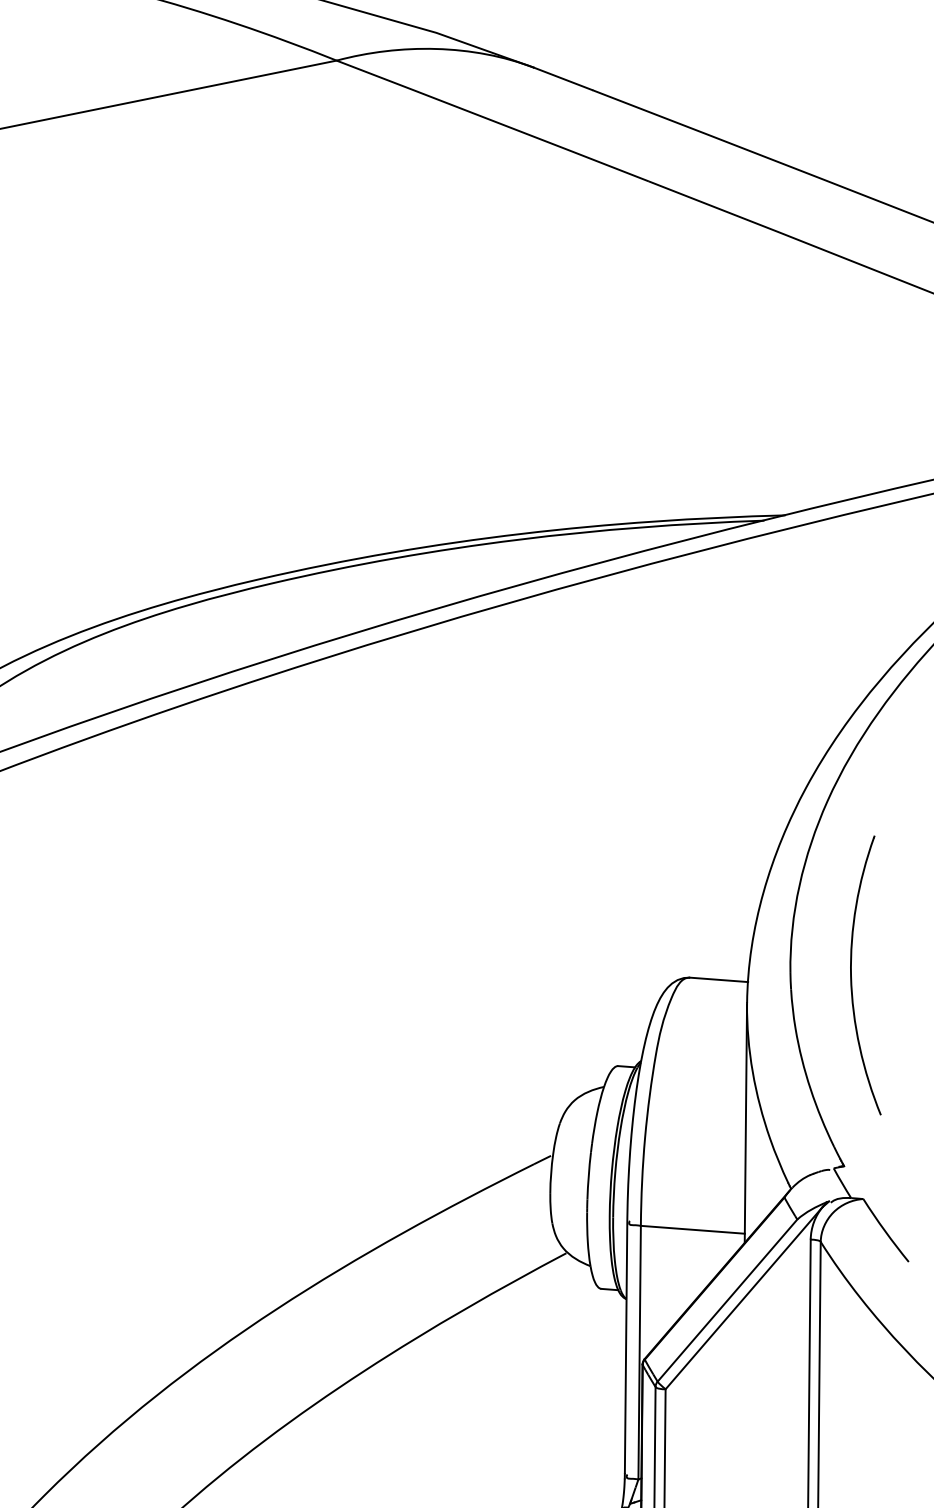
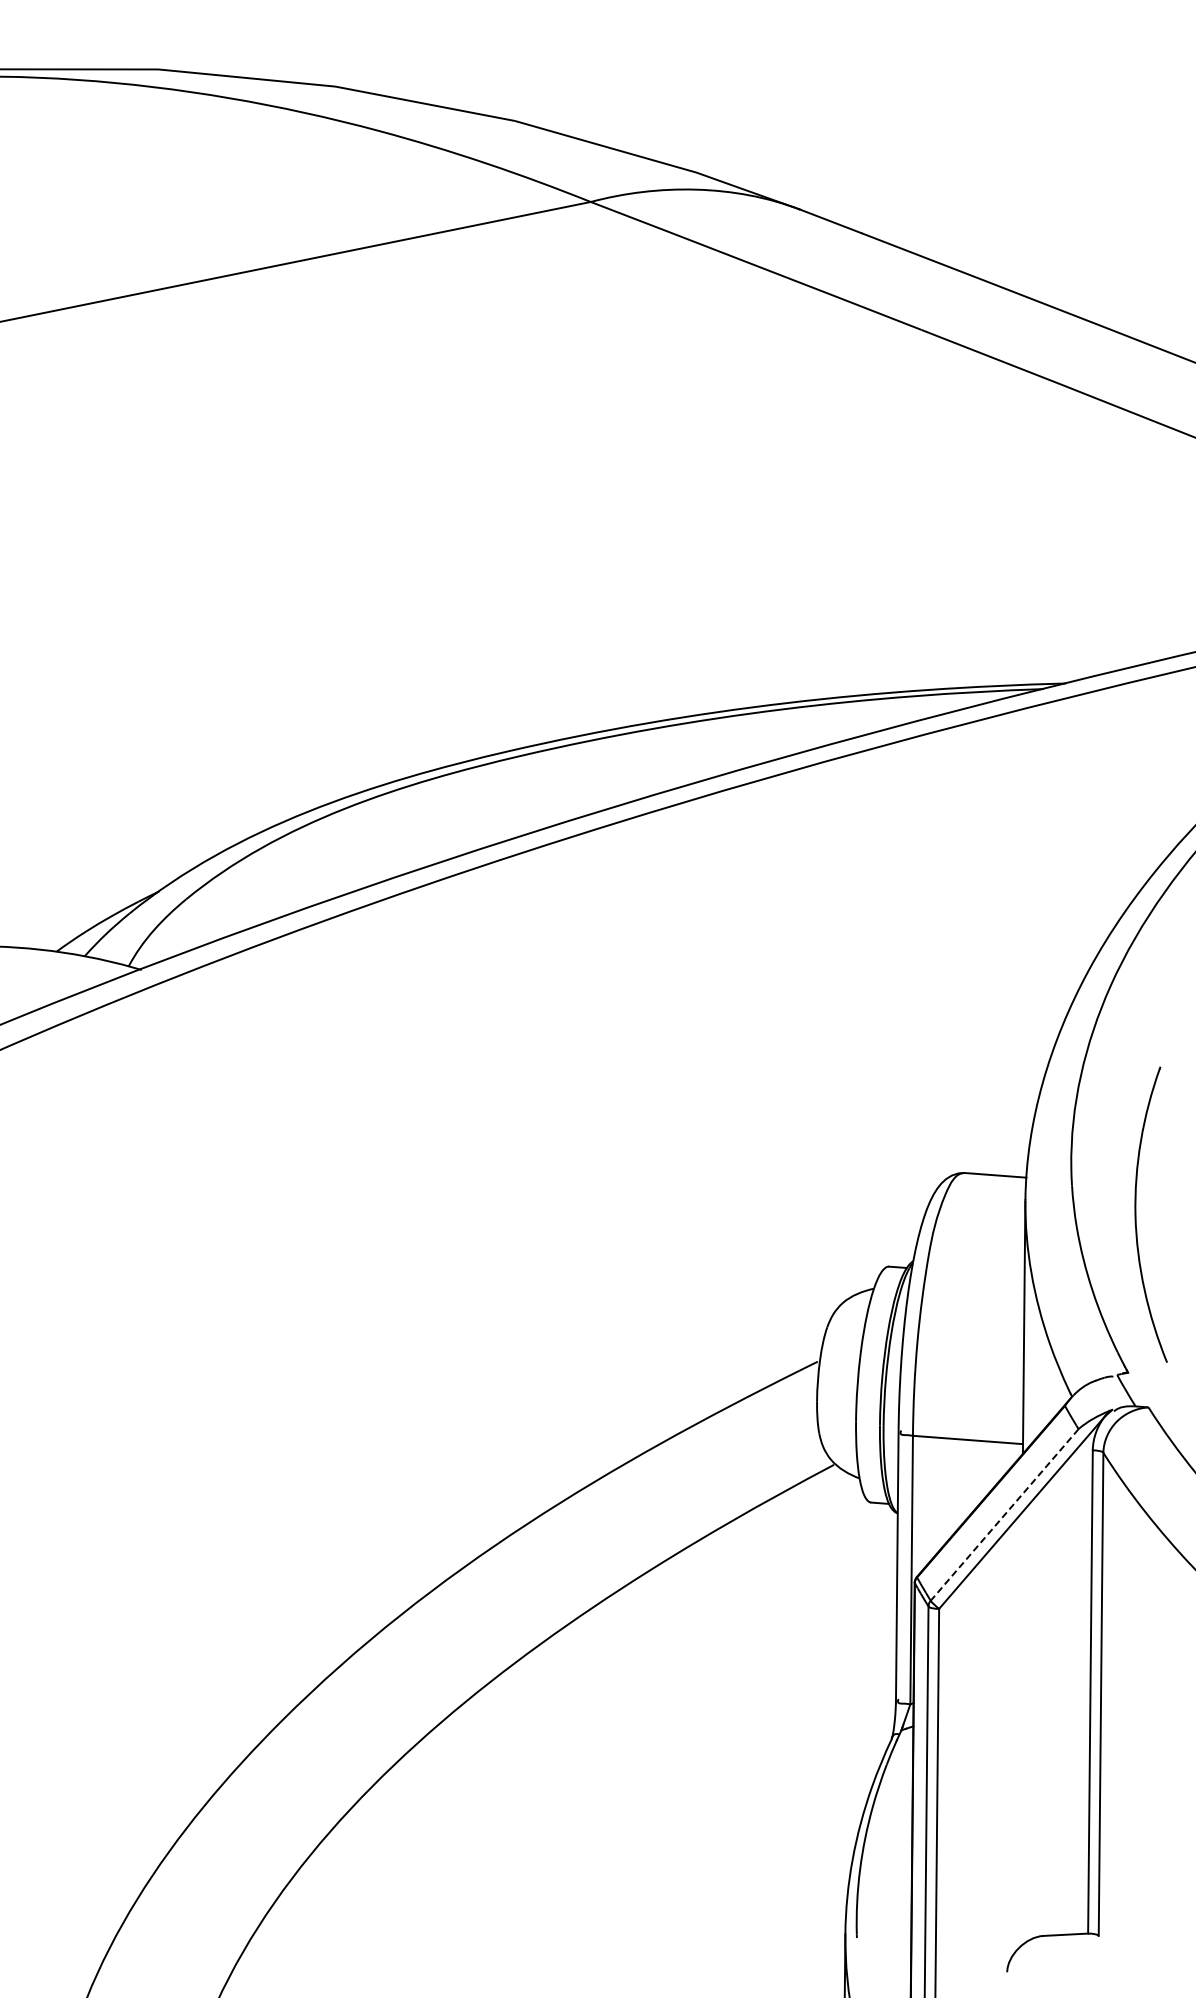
part: (851, 975) -> (1136, 1214), moved
line: (727, 1301) -> (1004, 1515), solid -> dashed

